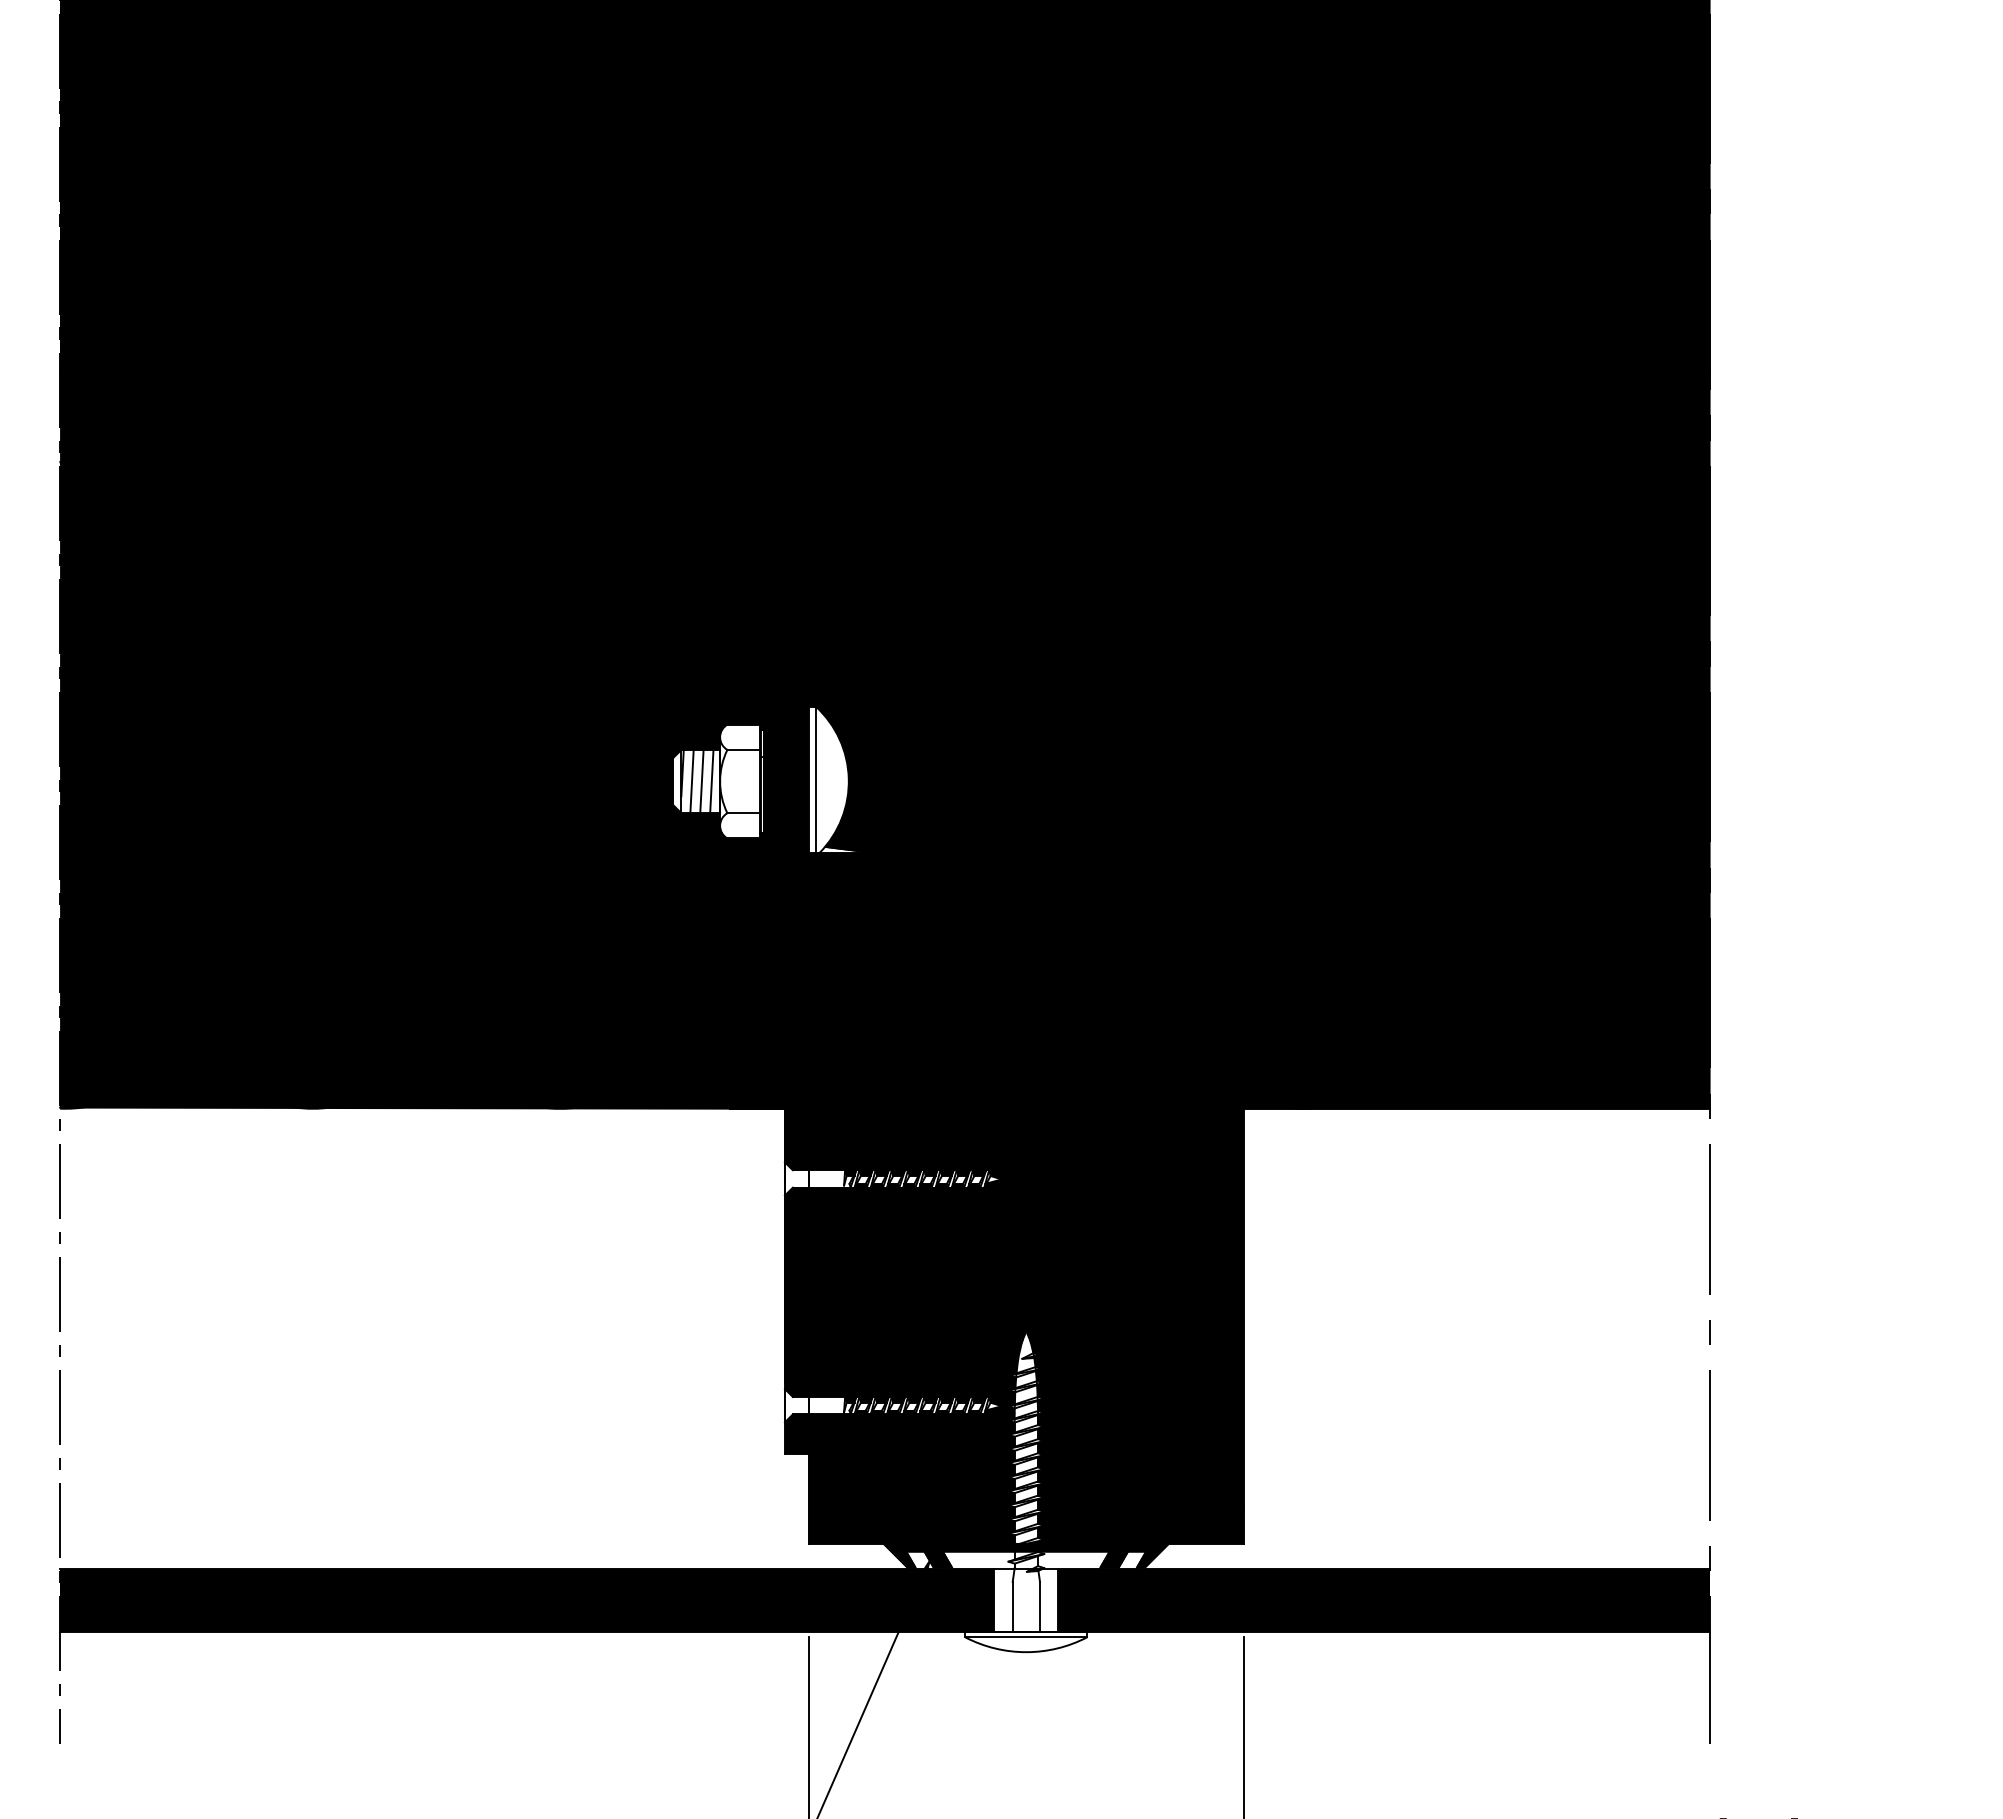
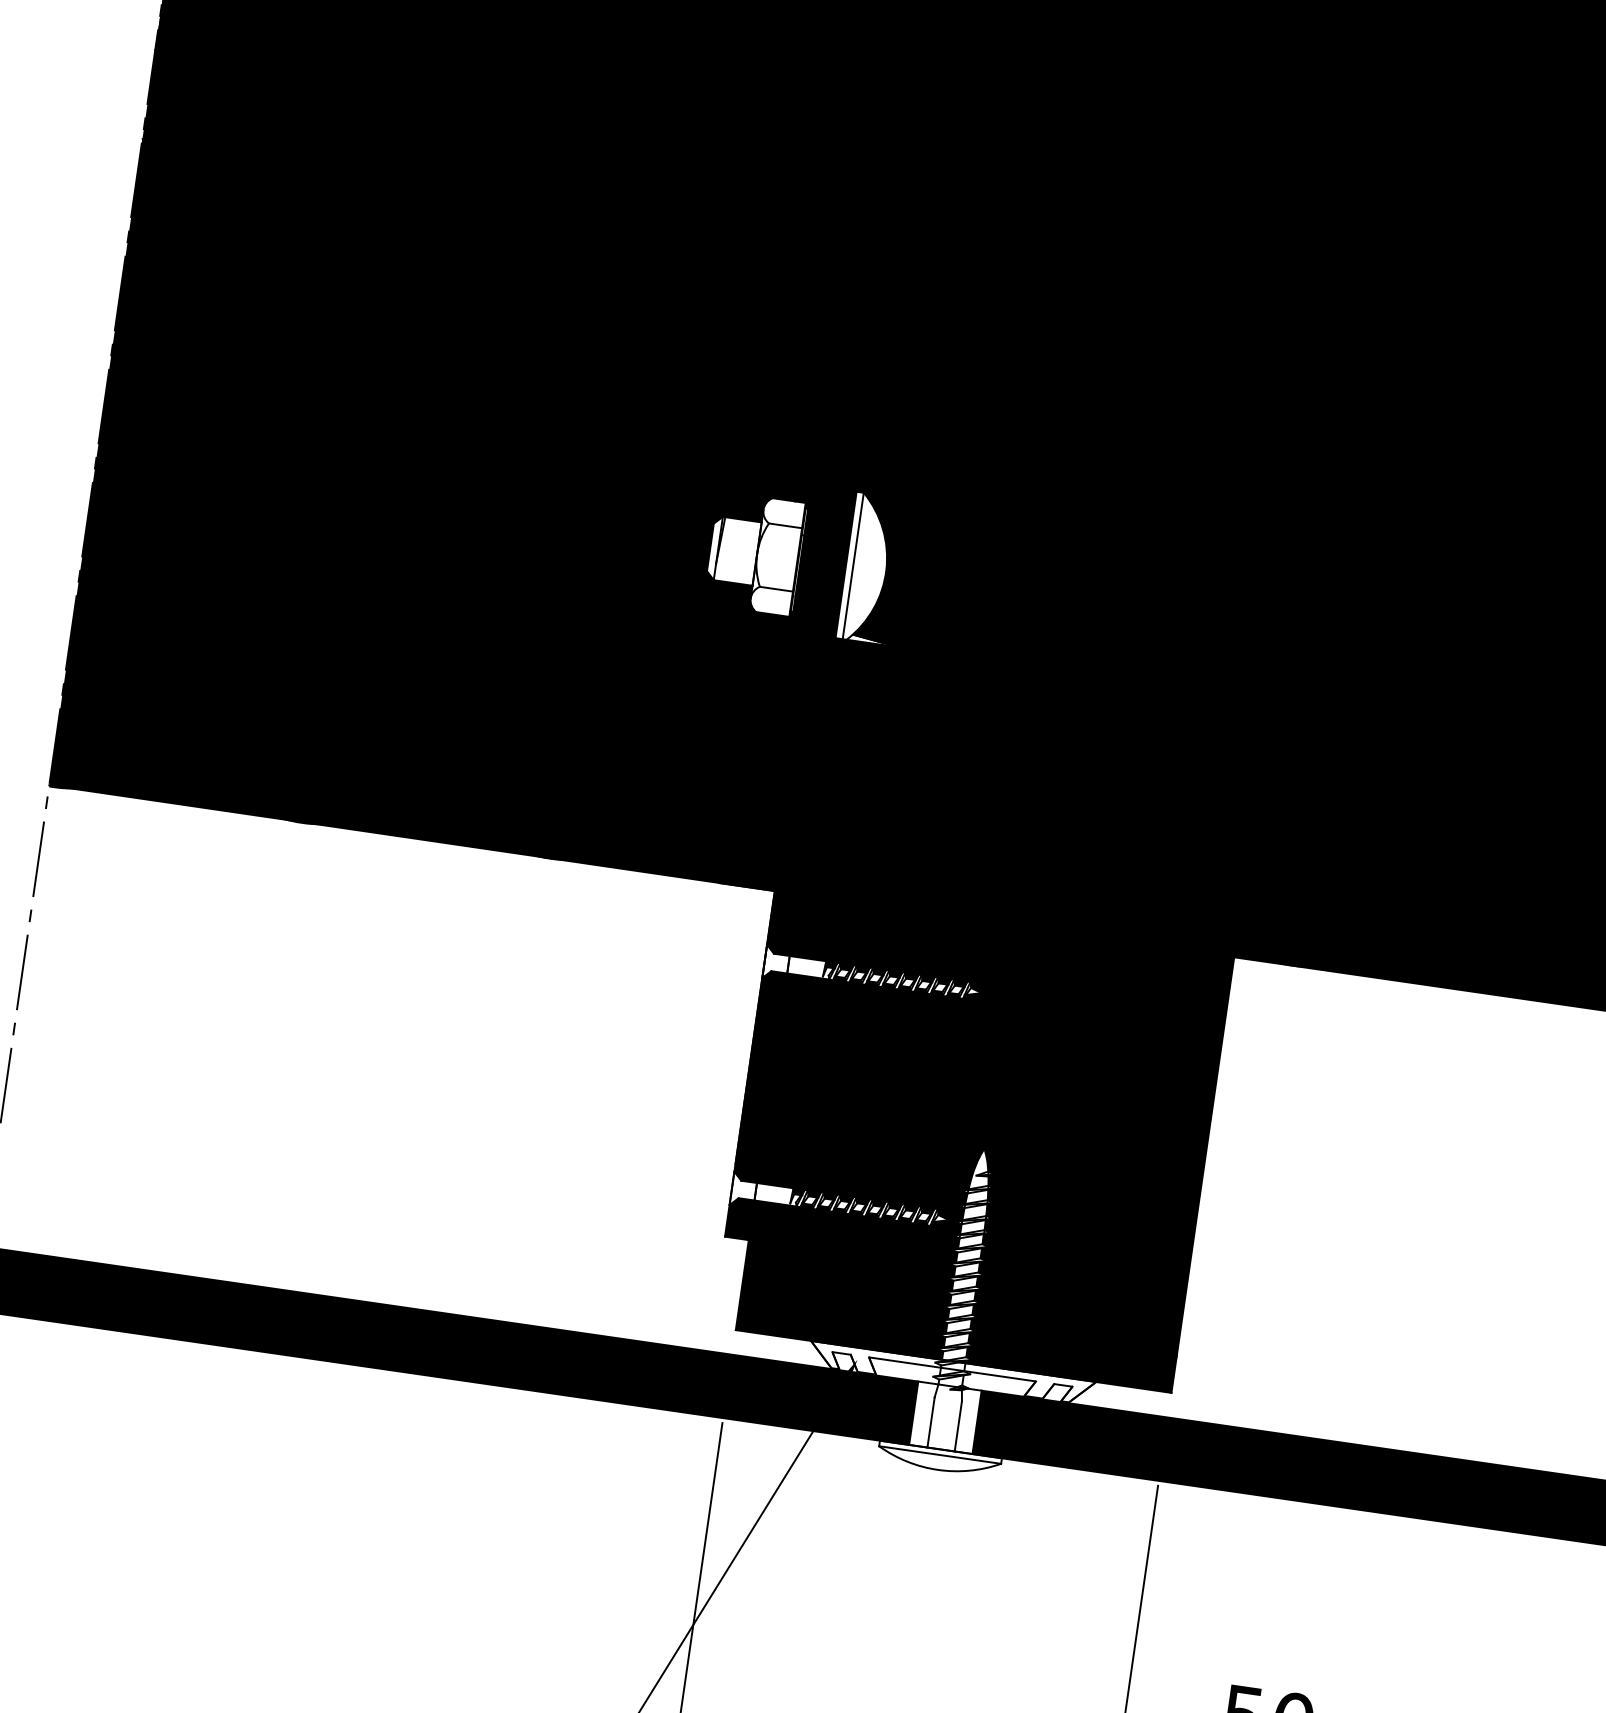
line: (691, 781) -> (728, 549), removed
line: (701, 781) -> (738, 551), removed
line: (711, 781) -> (748, 552), removed
fill: (1025, 1555) -> (951, 1373), removed

